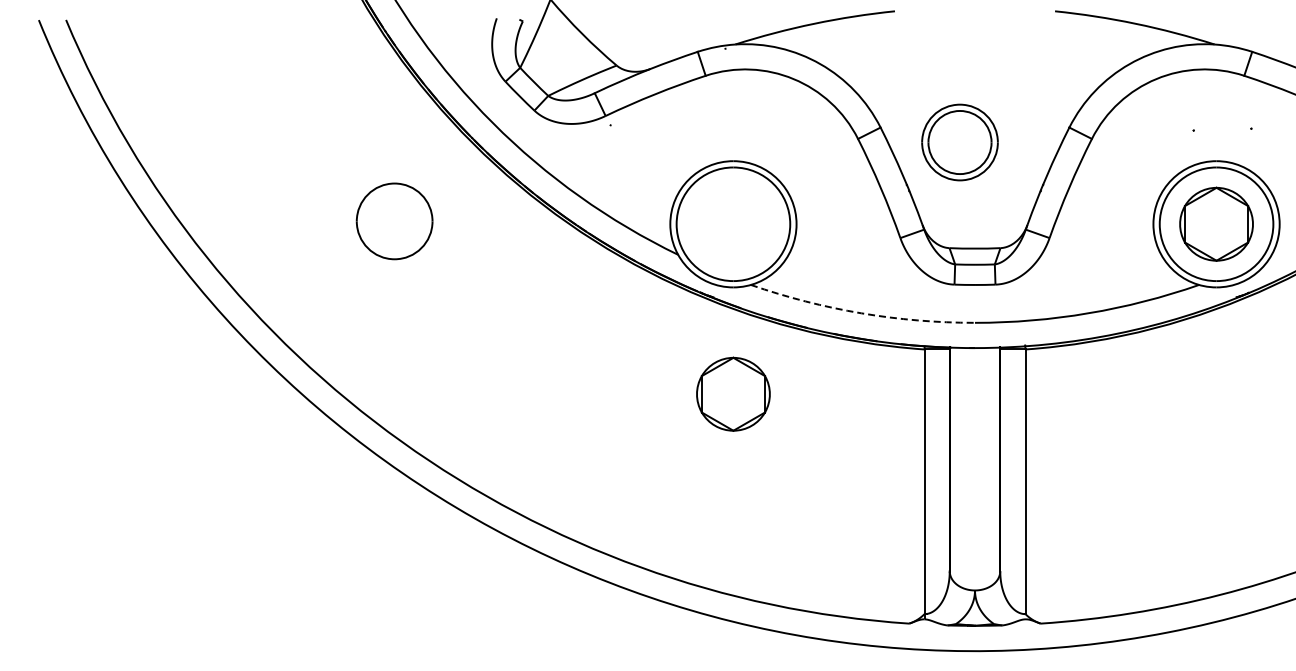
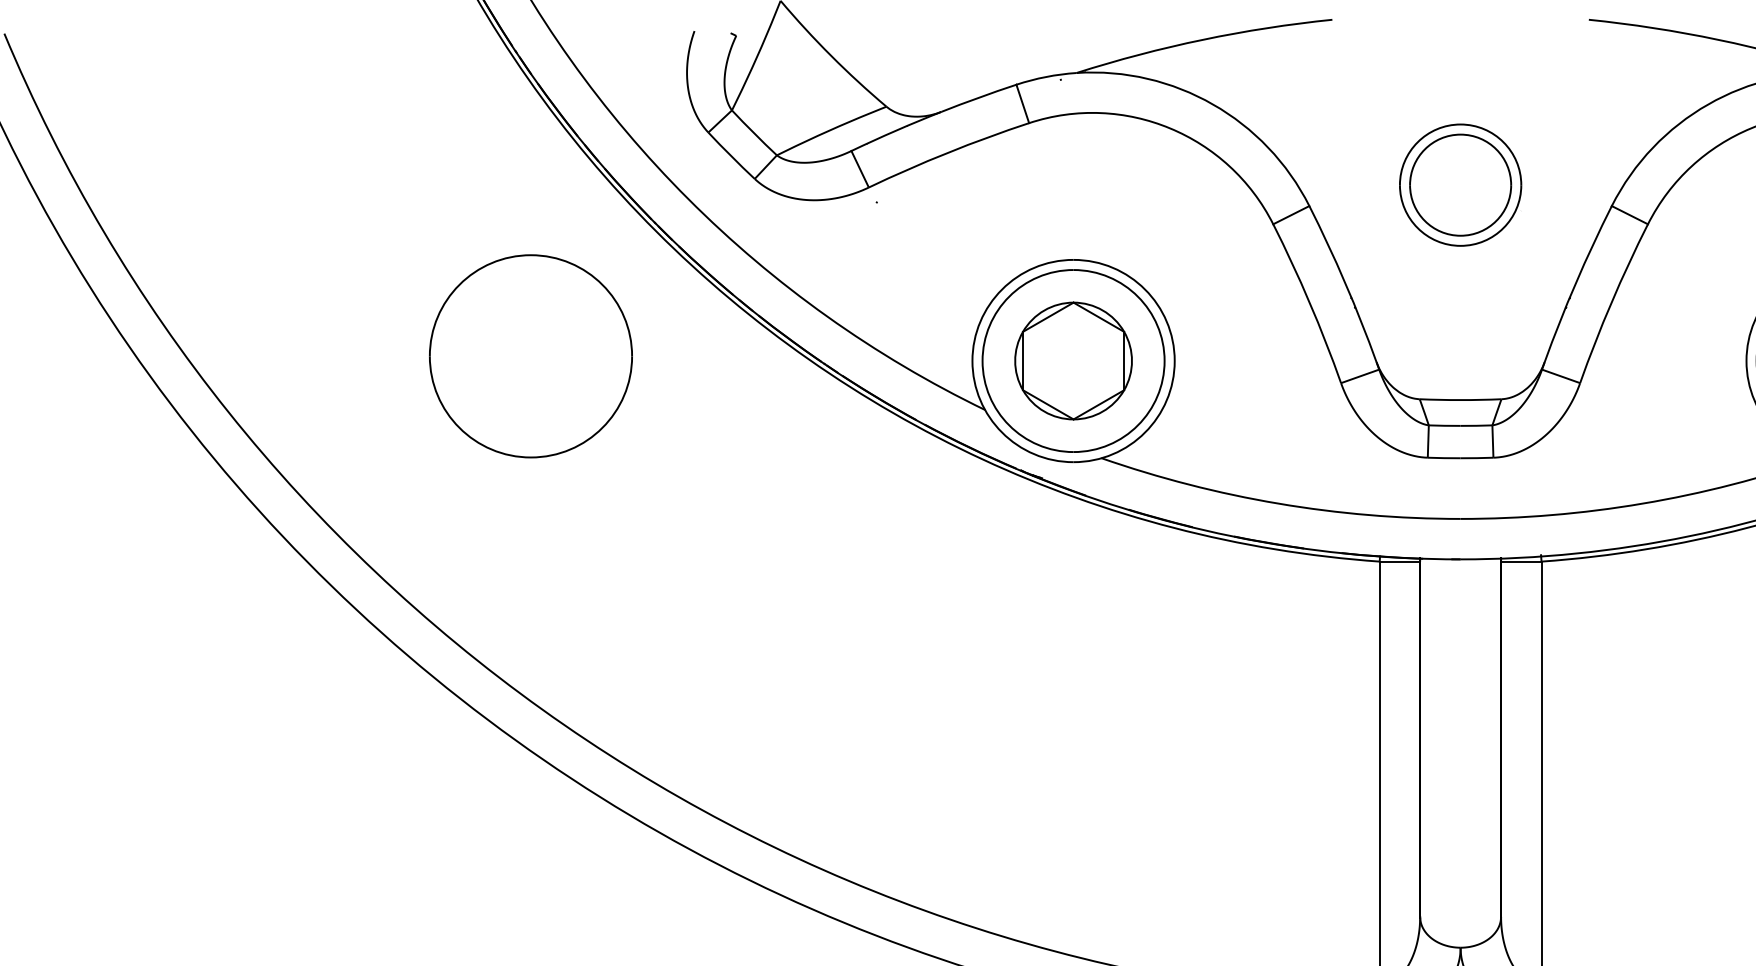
part: (959, 142) -> (1459, 185), moved
part: (394, 221) -> (530, 356), size x1.67
arc: (861, 313) -> (1278, 503), dashed -> solid
part: (733, 393) -> (1073, 359), moved

